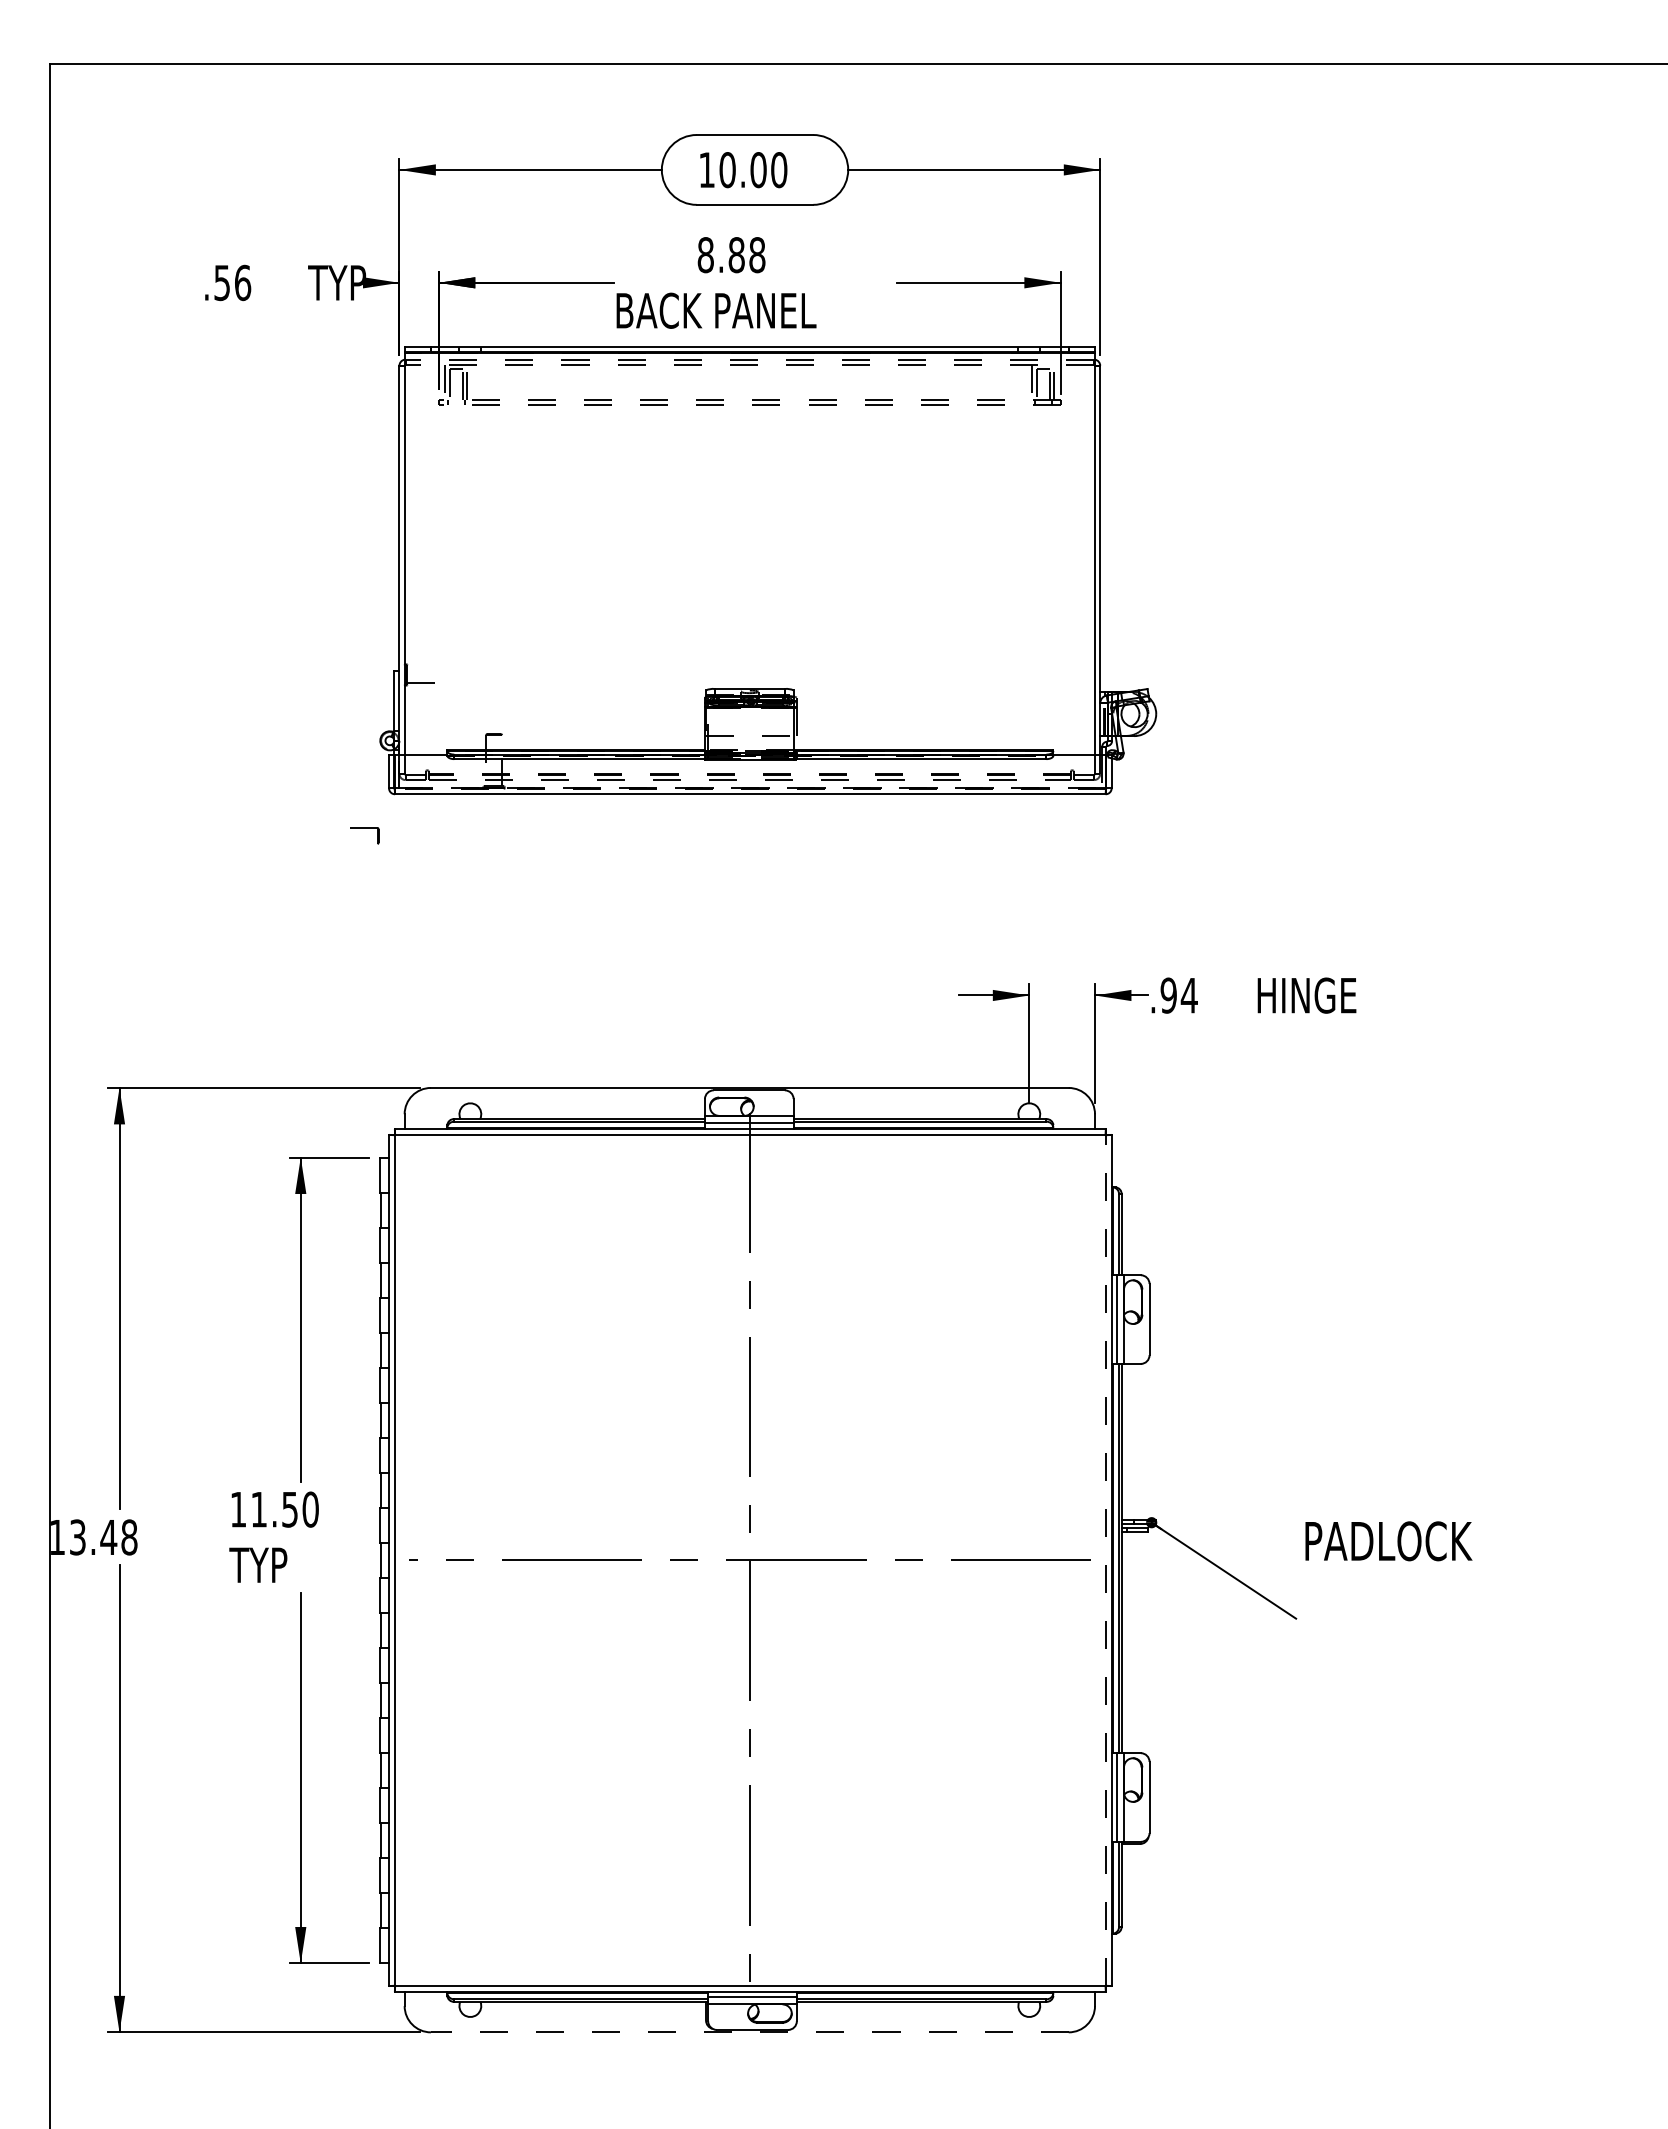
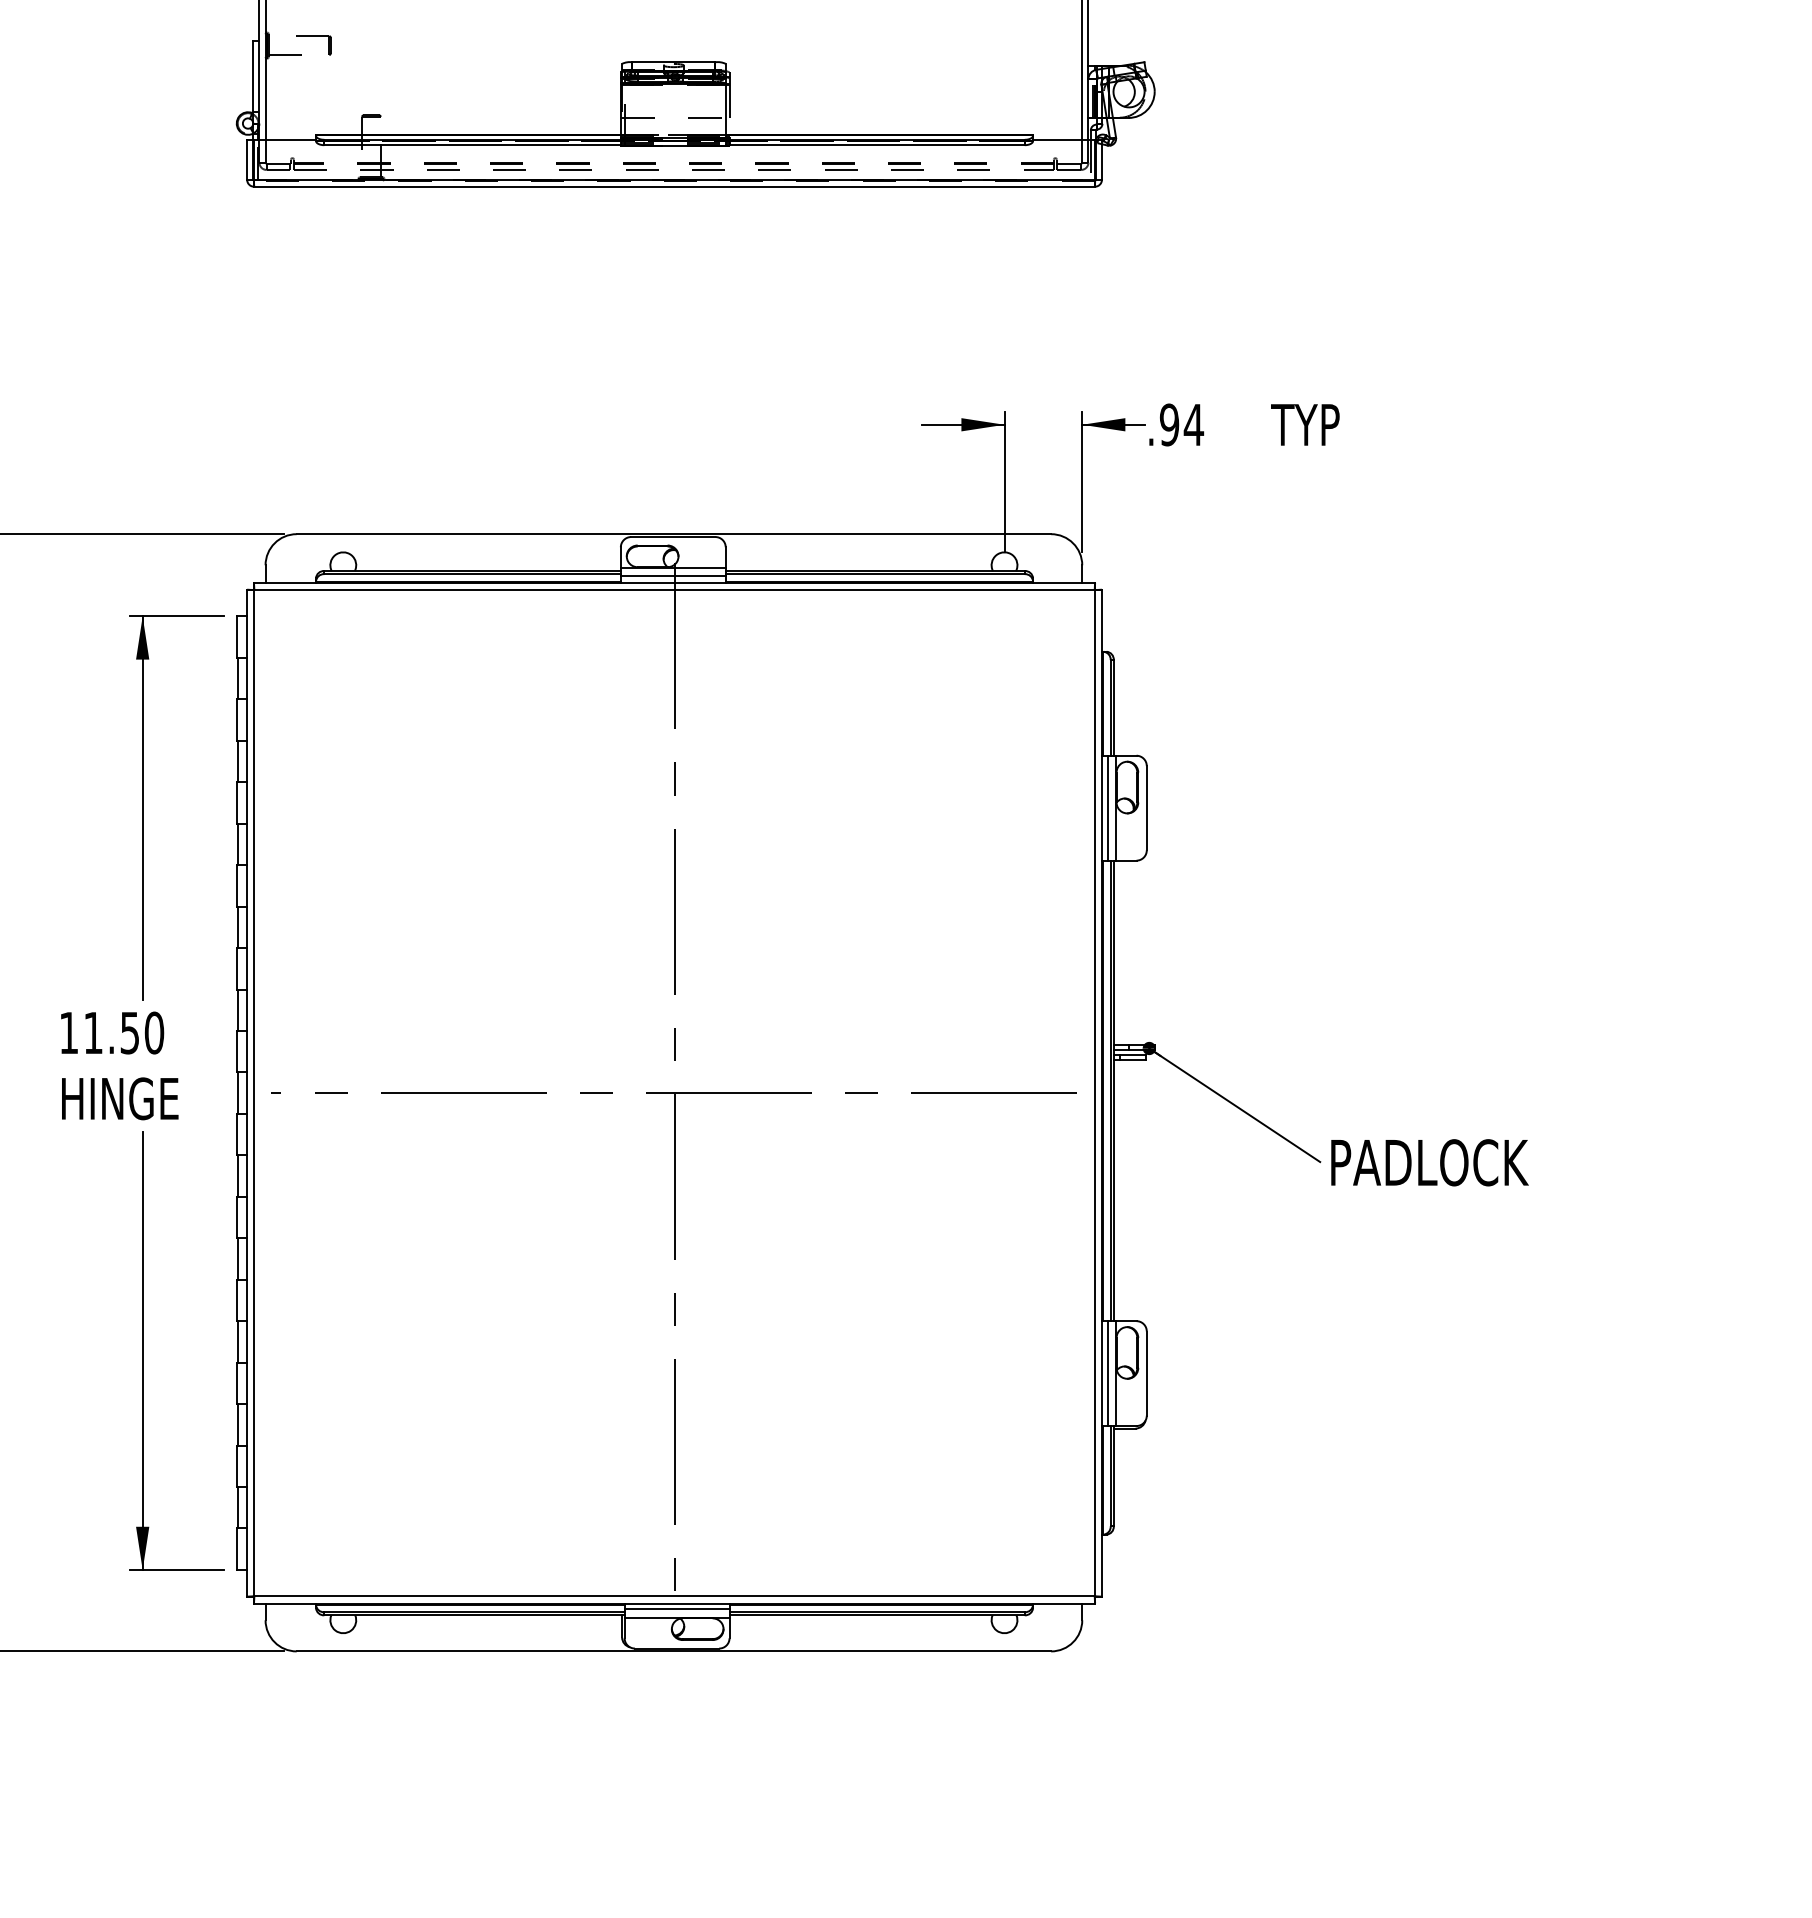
line: (750, 788) -> (674, 179), dashed -> solid
part: (364, 828) -> (313, 36), moved
text: (1305, 995) -> (1331, 424), HINGE -> TYP
text: (1388, 1541) -> (1429, 1162), moved
line: (1105, 1559) -> (1094, 1092), dashed -> solid
text: (280, 1565) -> (118, 1099), TYP -> HINGE
line: (749, 2032) -> (673, 1651), dashed -> solid

